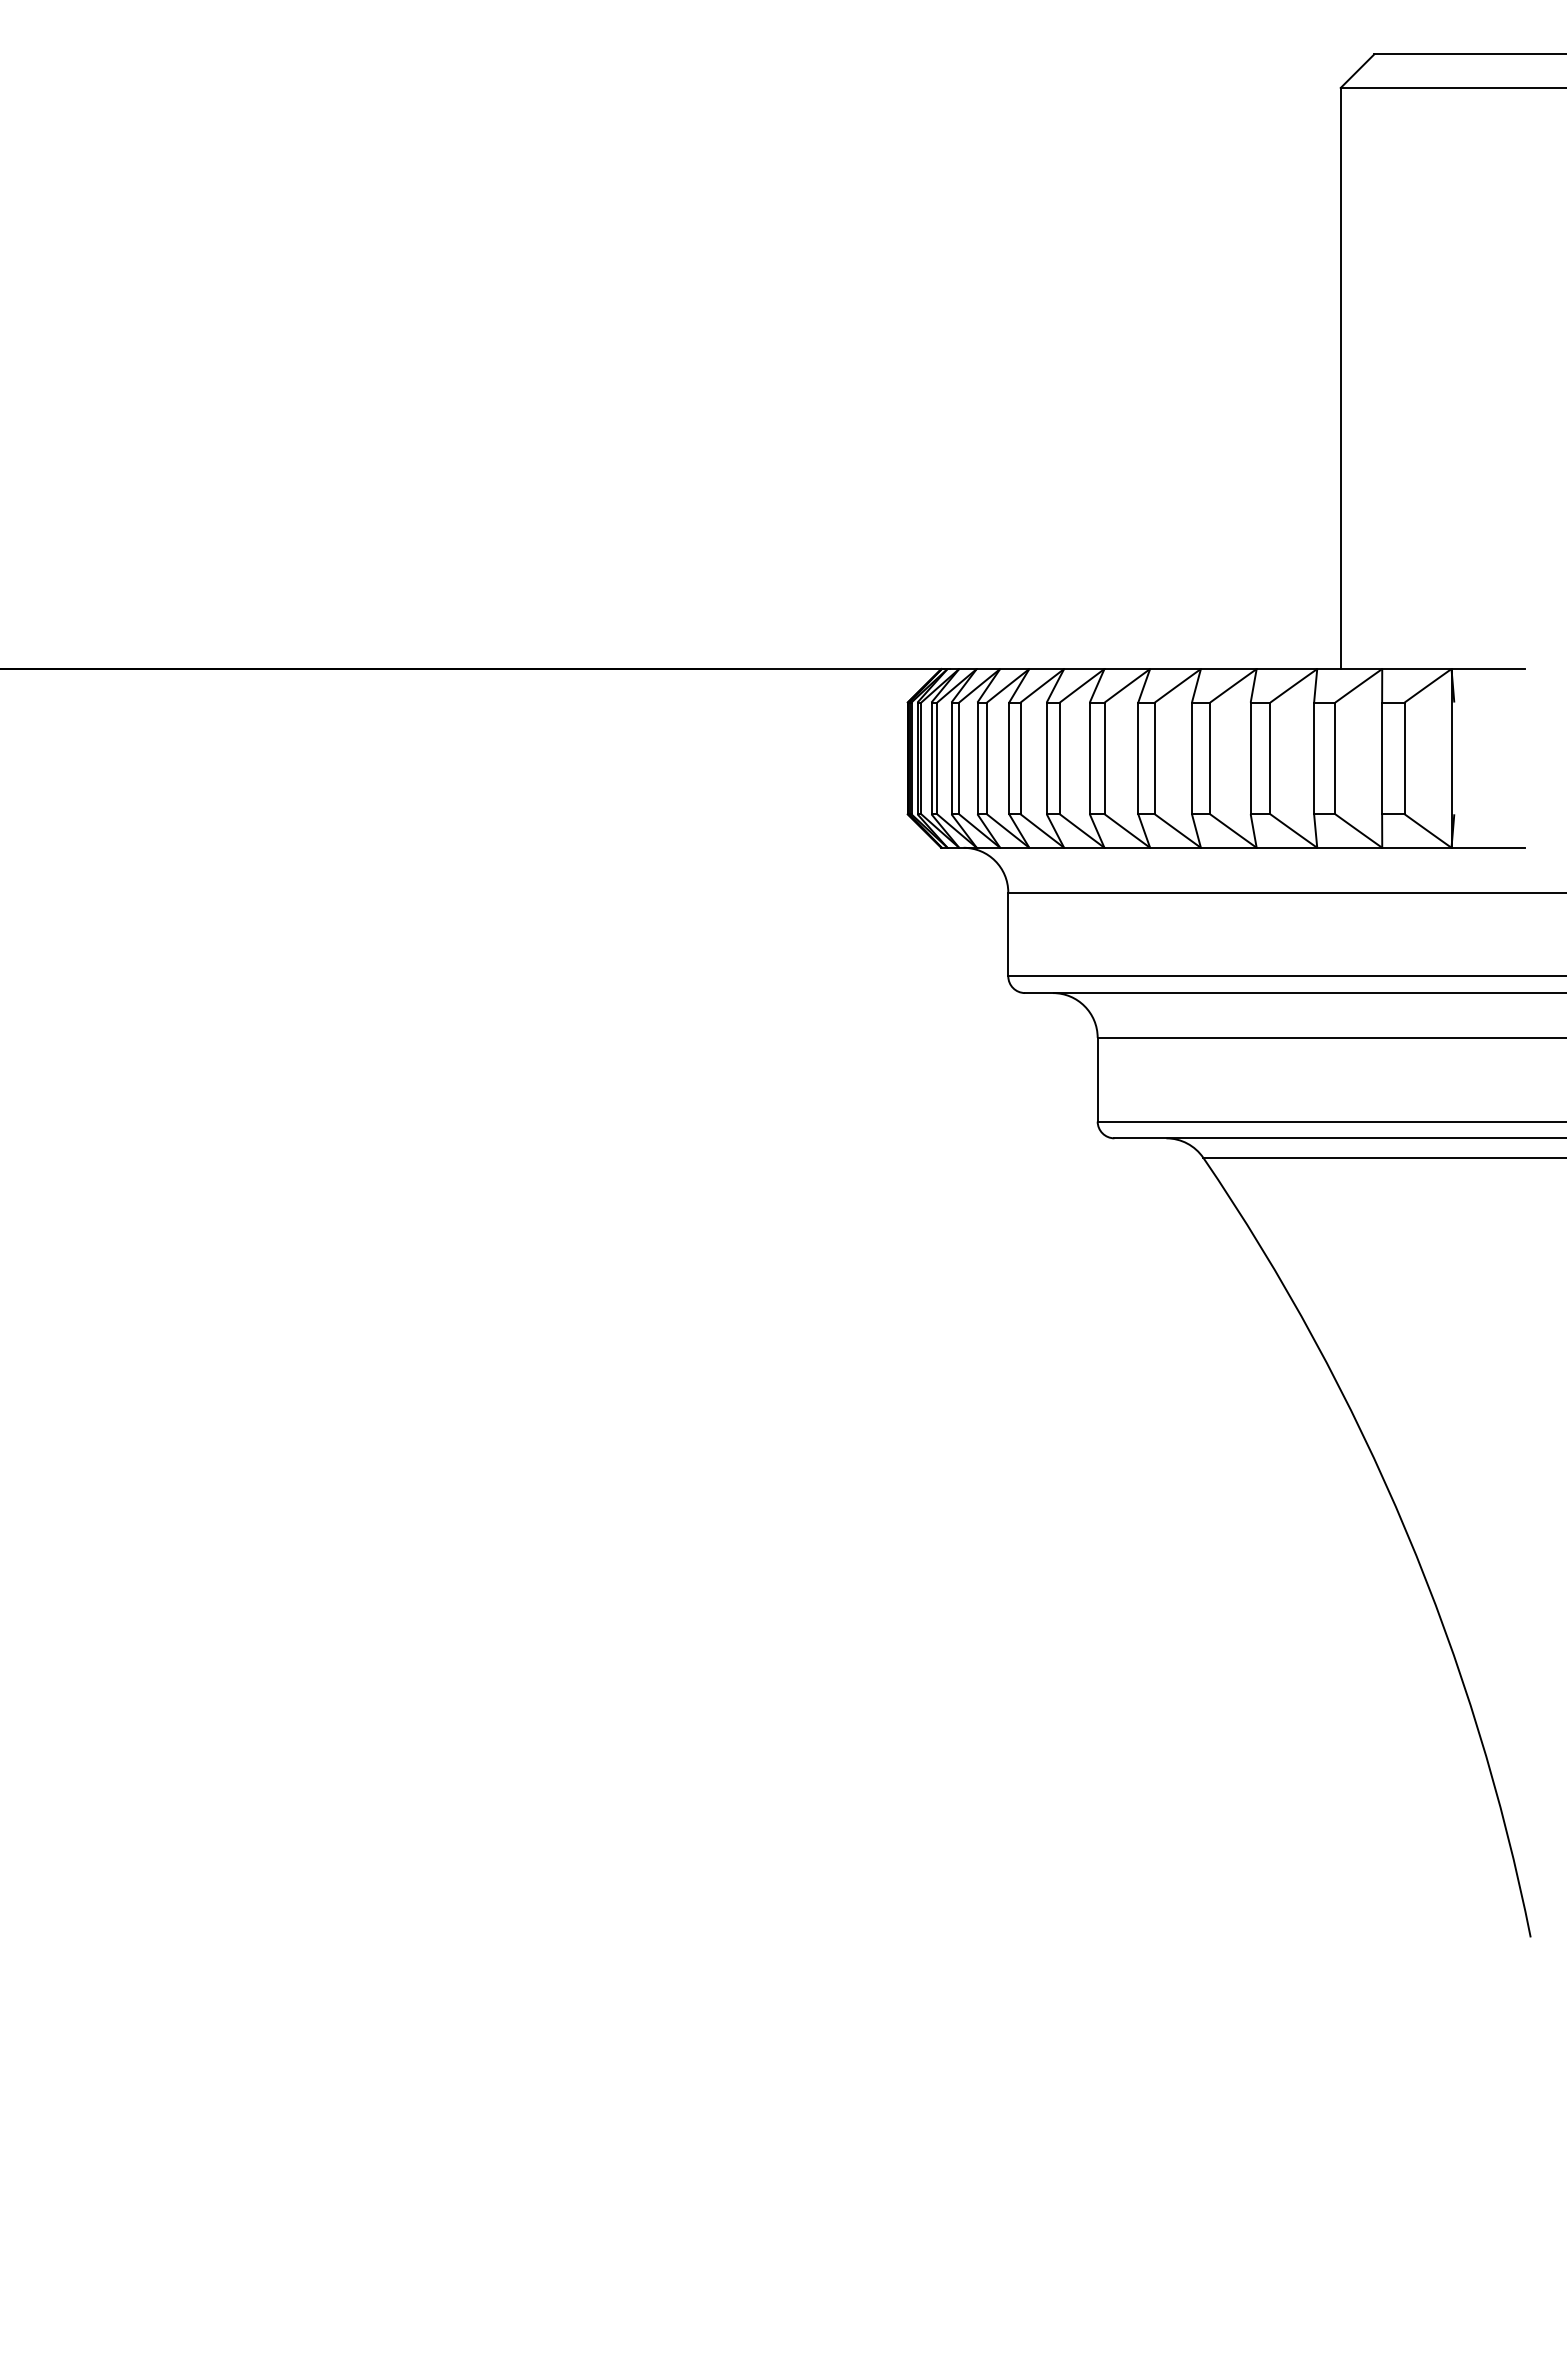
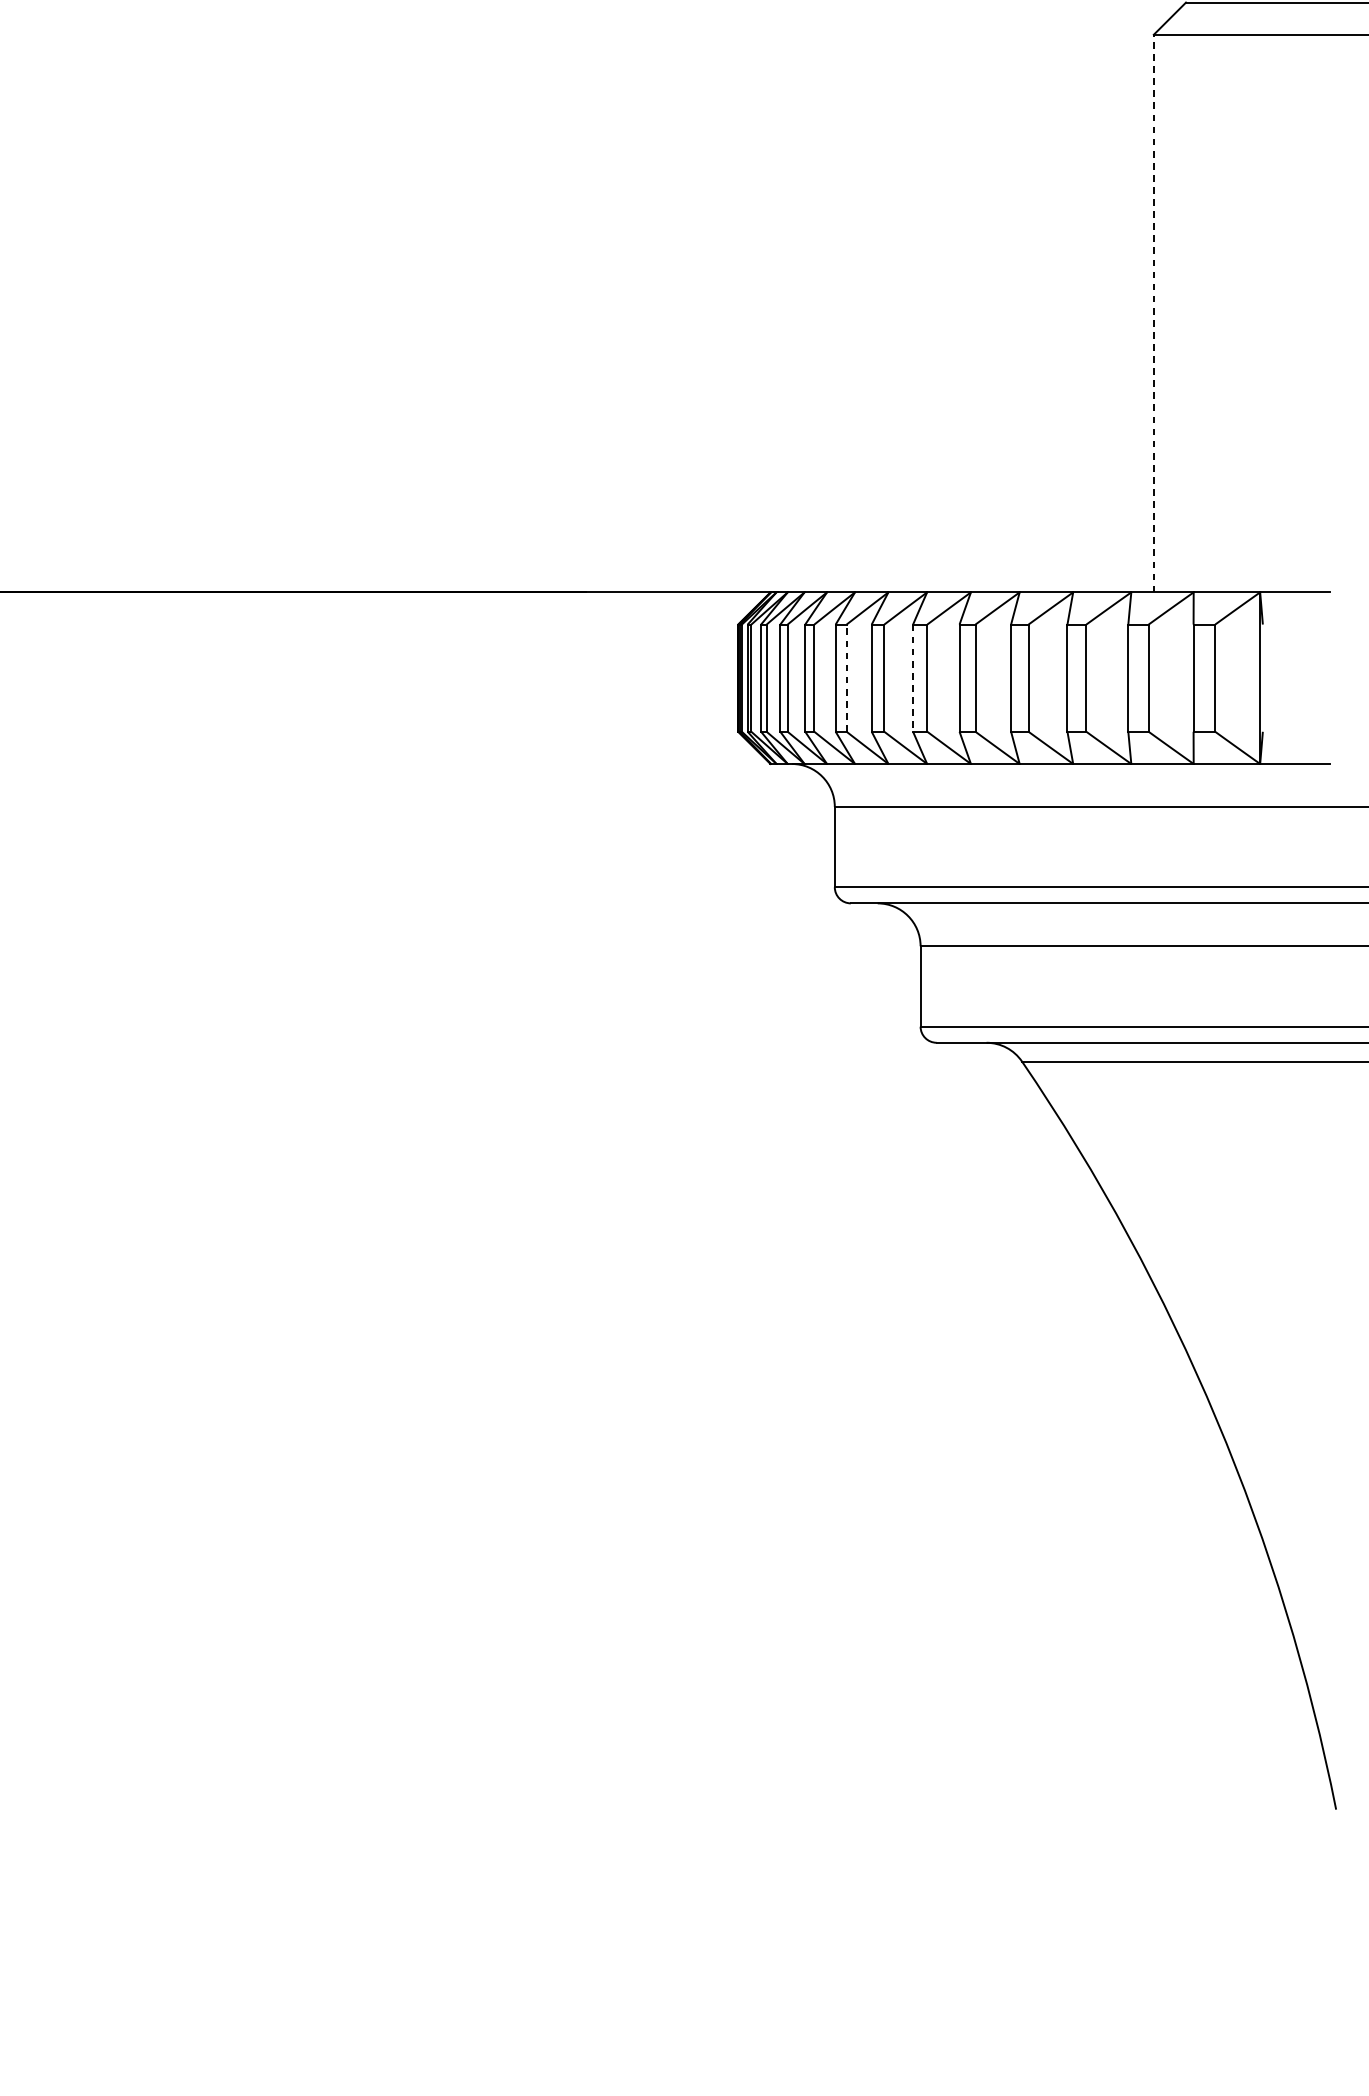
line: (1340, 378) -> (1153, 313), solid -> dashed
line: (1020, 758) -> (846, 678), solid -> dashed
line: (1089, 758) -> (912, 678), solid -> dashed

